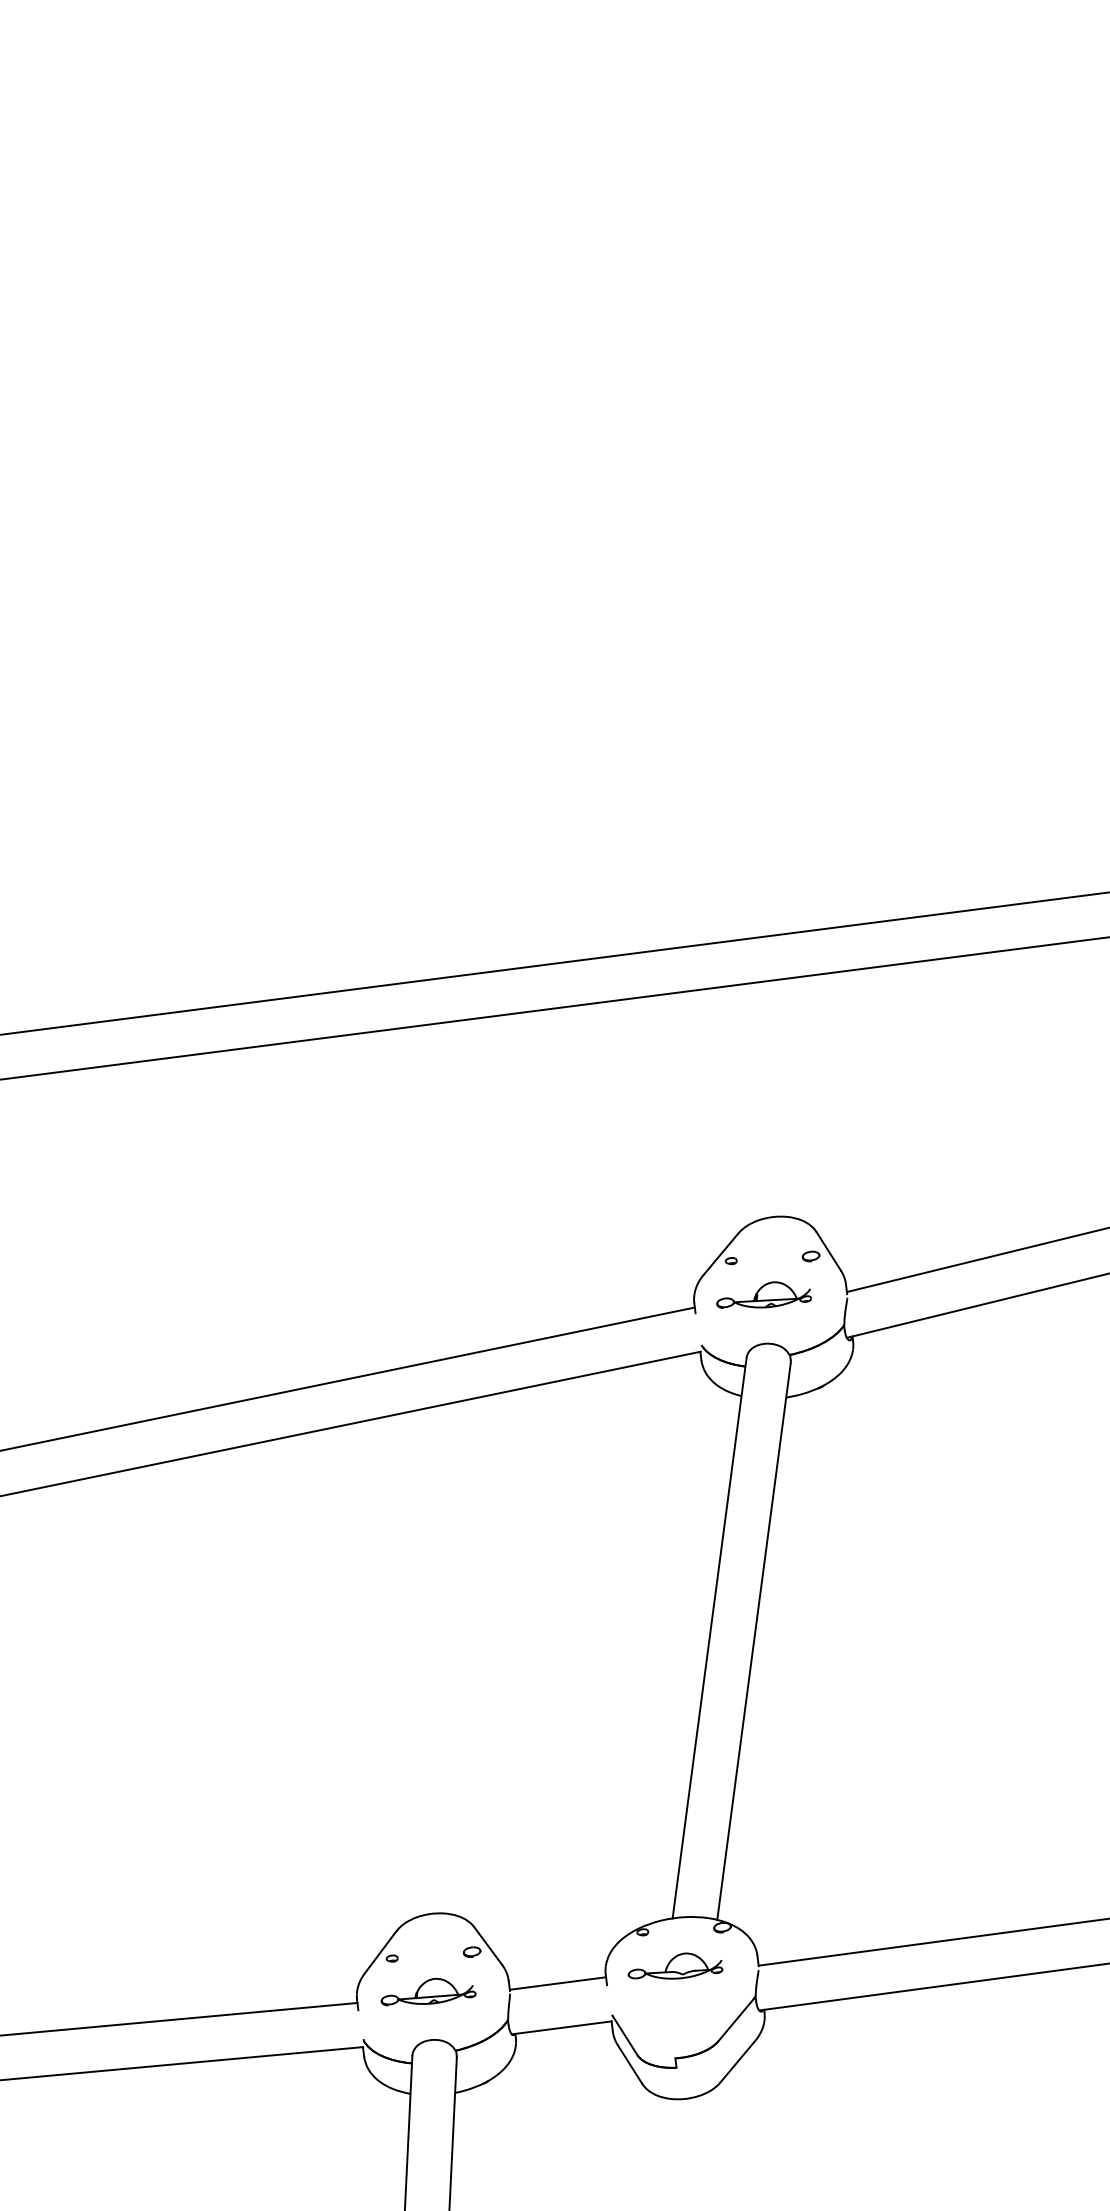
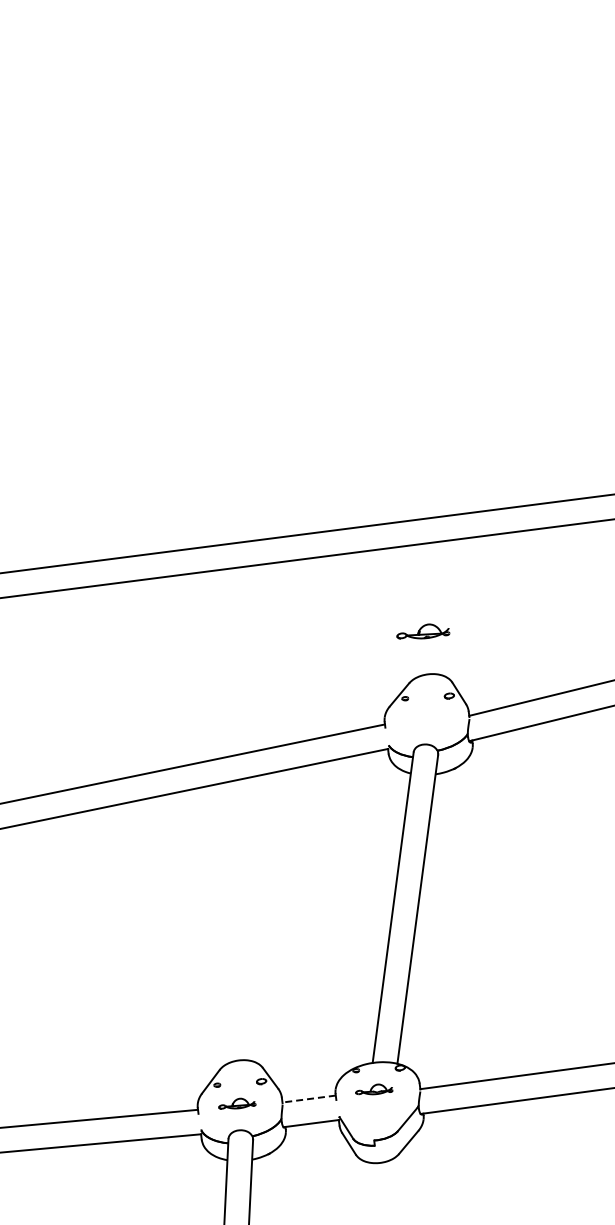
part: (764, 1294) -> (423, 631), moved
part: (675, 1966) -> (374, 1089), size x0.7
line: (558, 1984) -> (309, 1099), solid -> dashed
part: (428, 1991) -> (237, 1103), size x0.7

